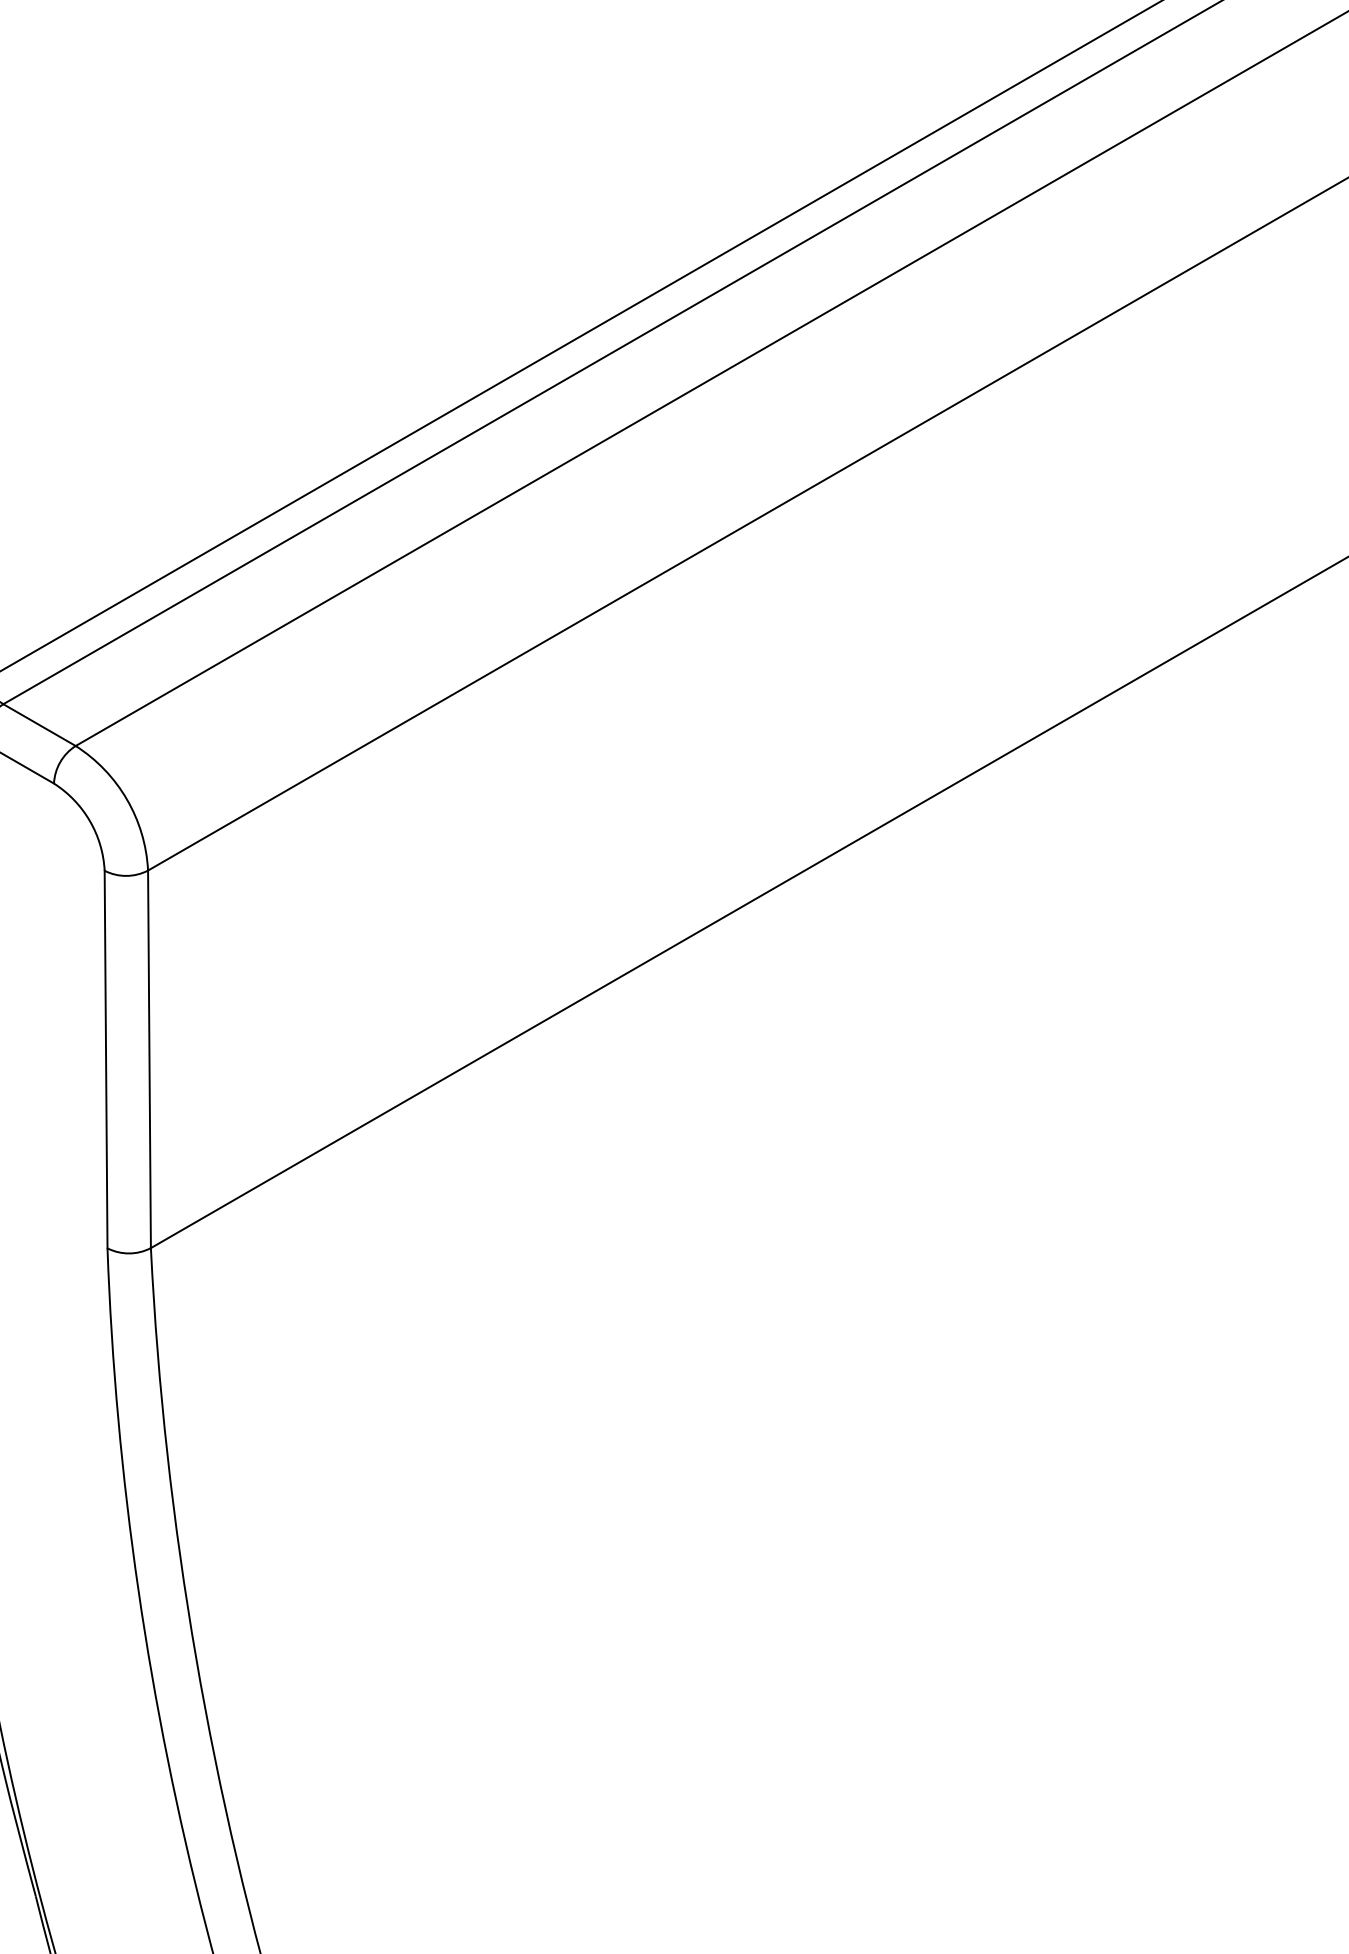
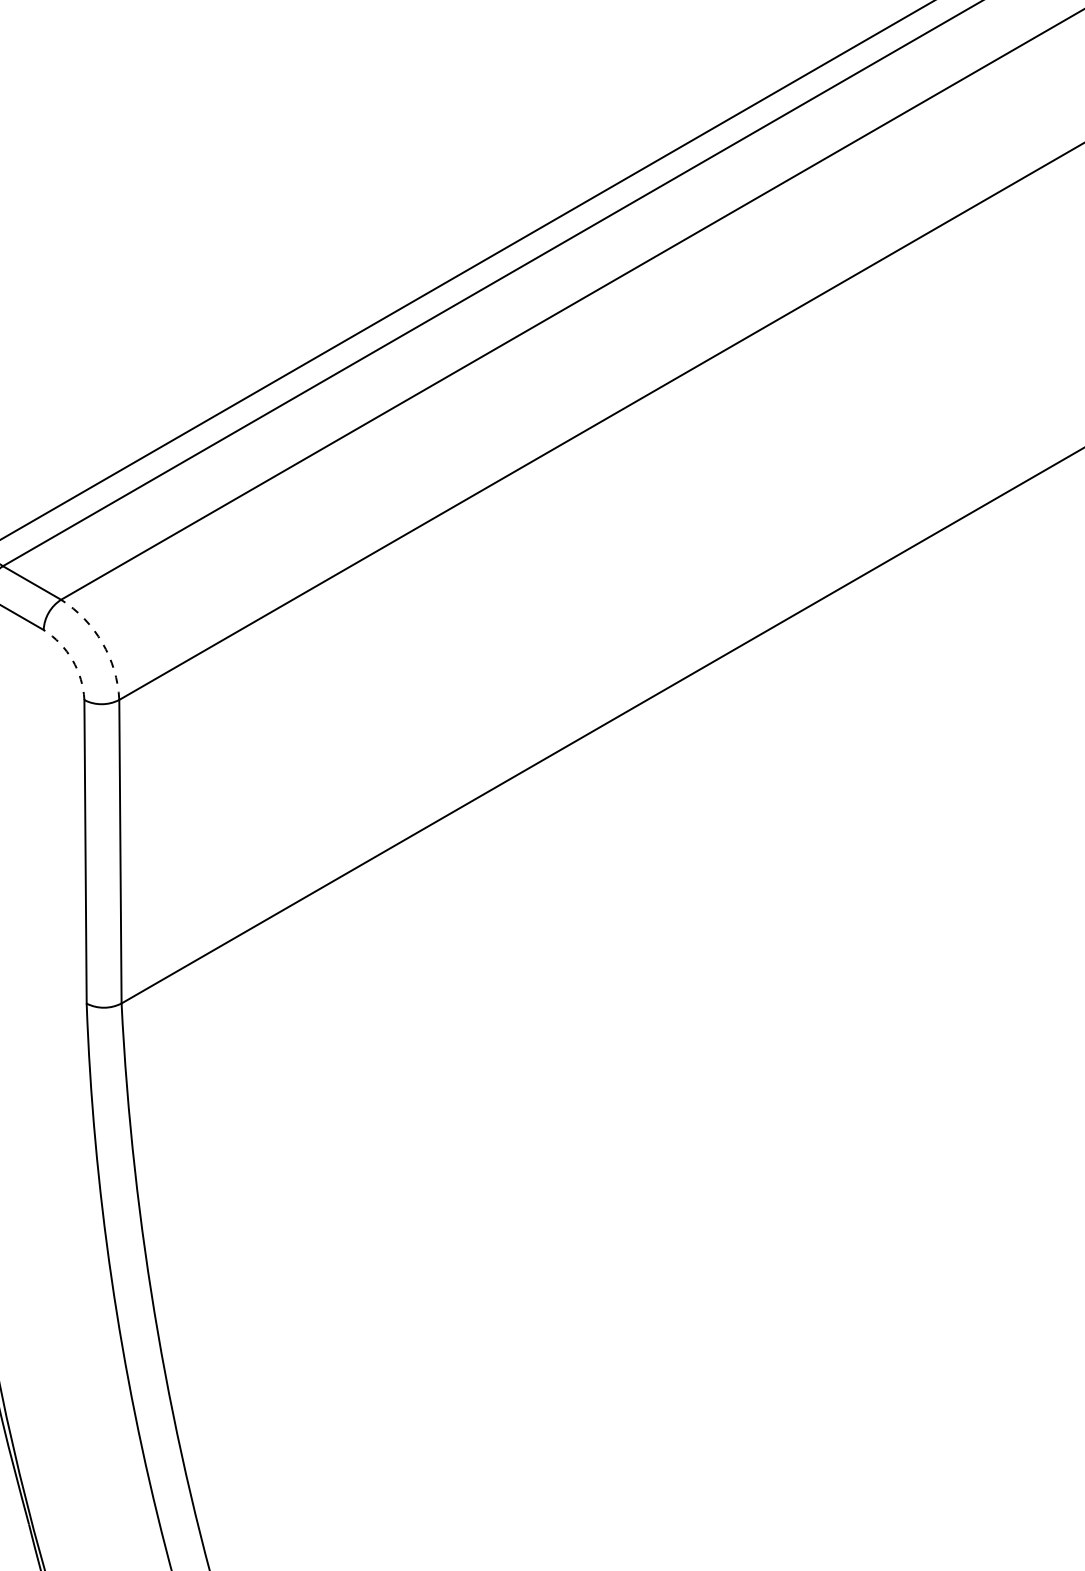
arc: (126, 799) -> (101, 642), solid -> dashed
arc: (89, 821) -> (72, 660), solid -> dashed

